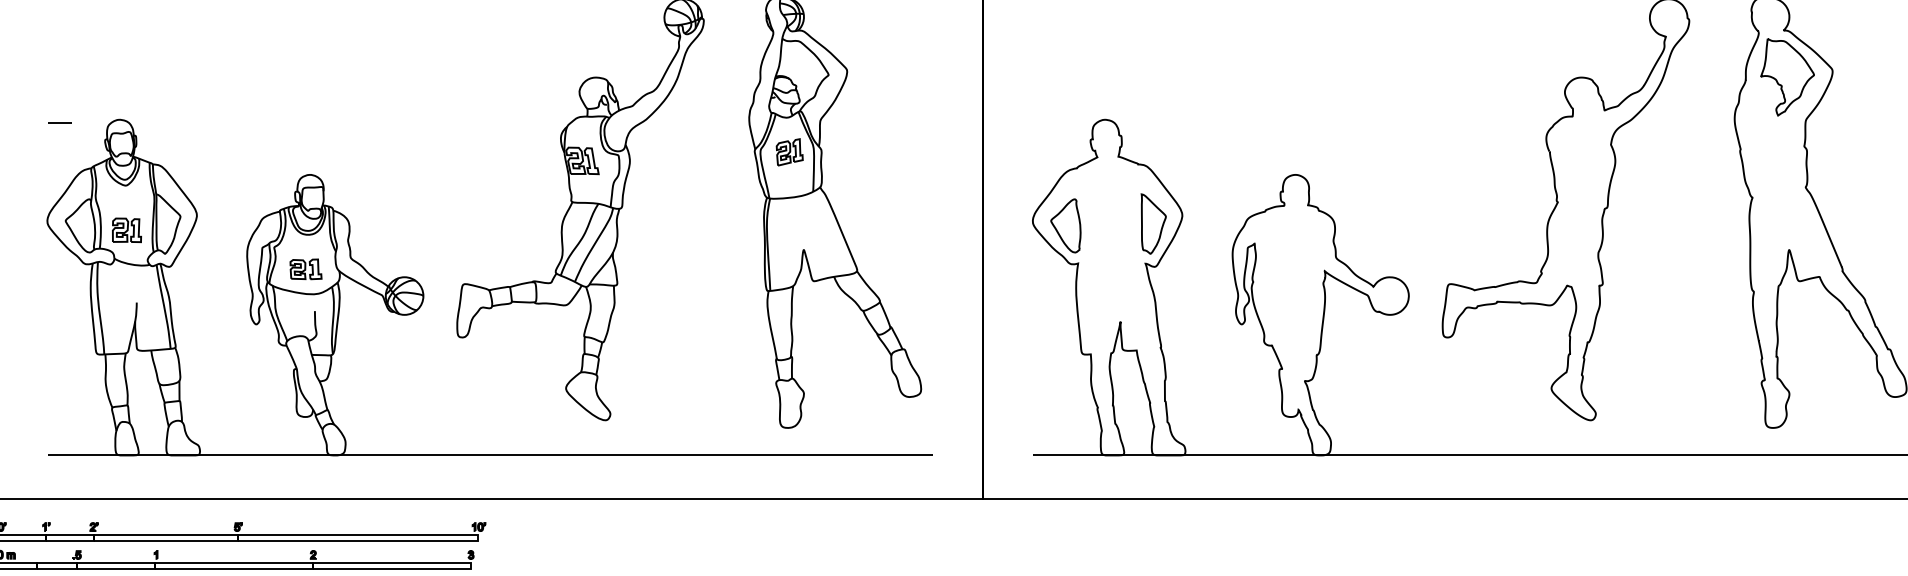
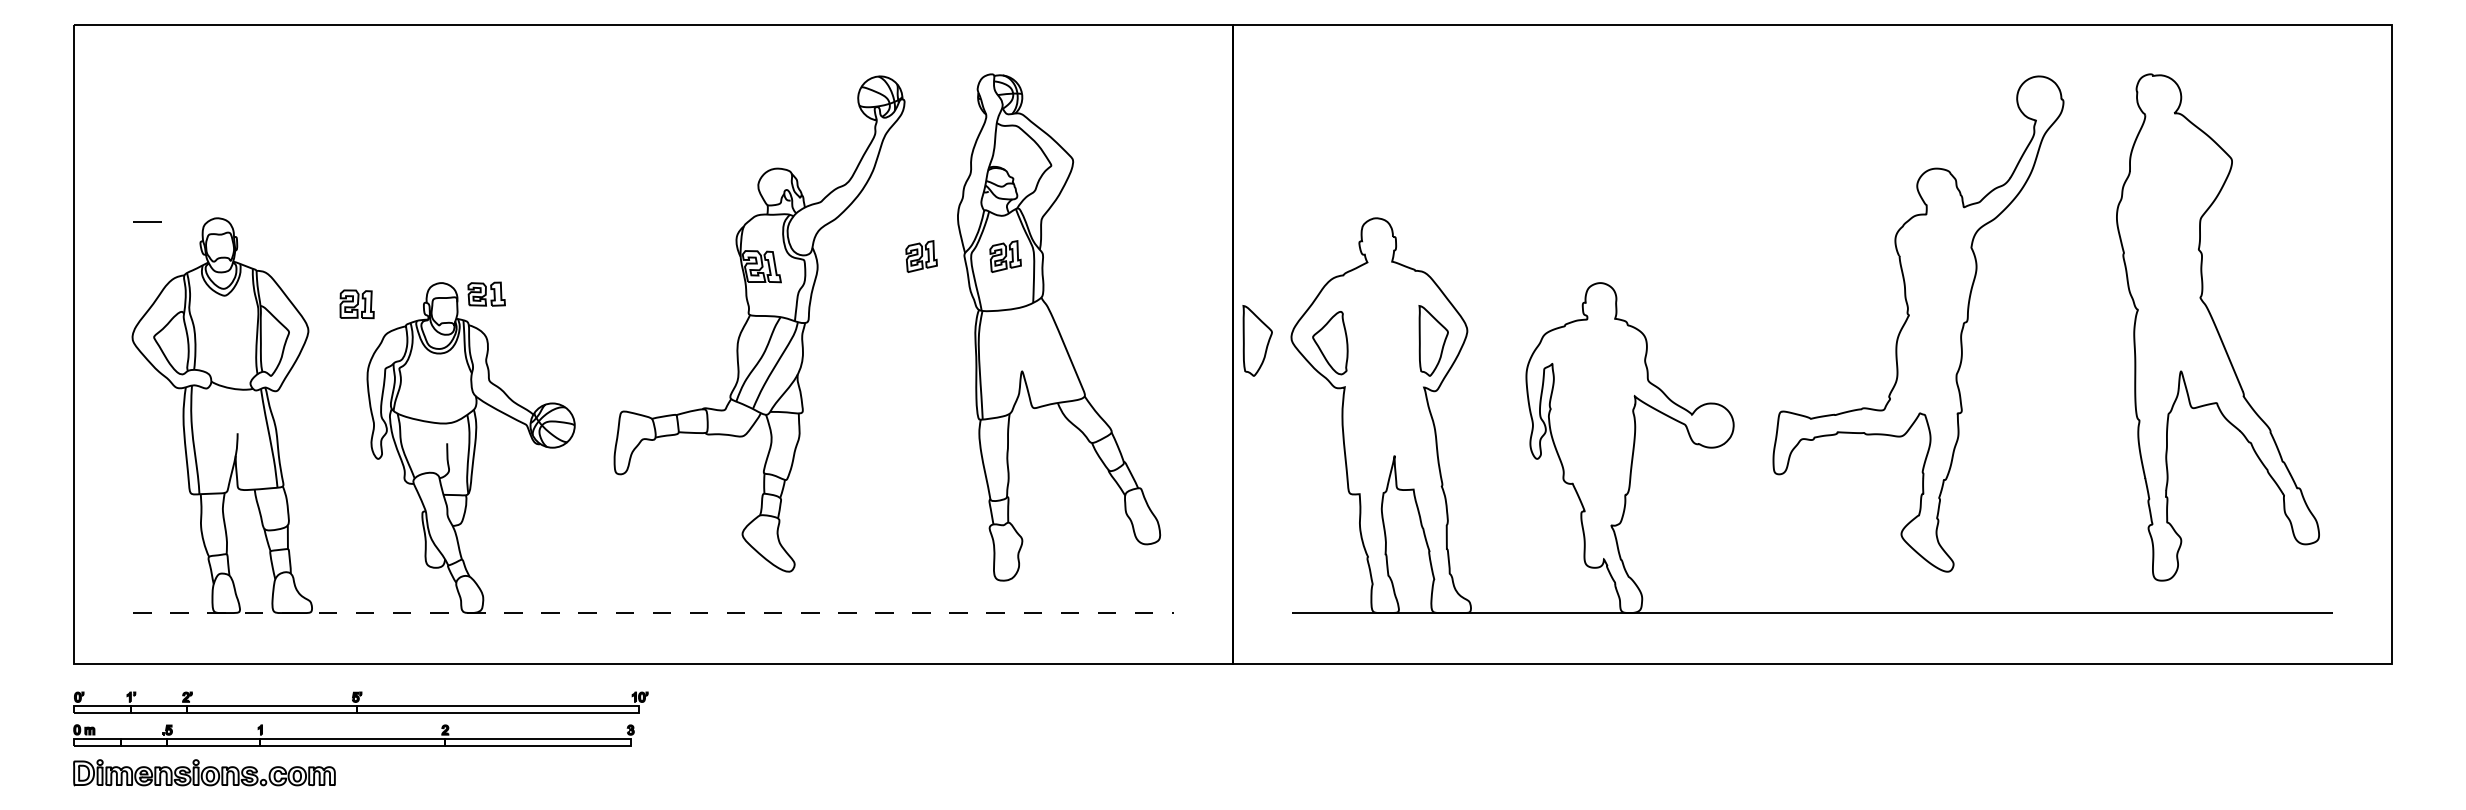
part: (1787, 77) -> (2179, 168), removed
part: (718, 152) -> (921, 256), added
part: (1003, 223) -> (1257, 340), added
part: (126, 230) -> (356, 304), moved
part: (305, 268) -> (486, 293), moved
line: (491, 455) -> (654, 613), solid -> dashed

